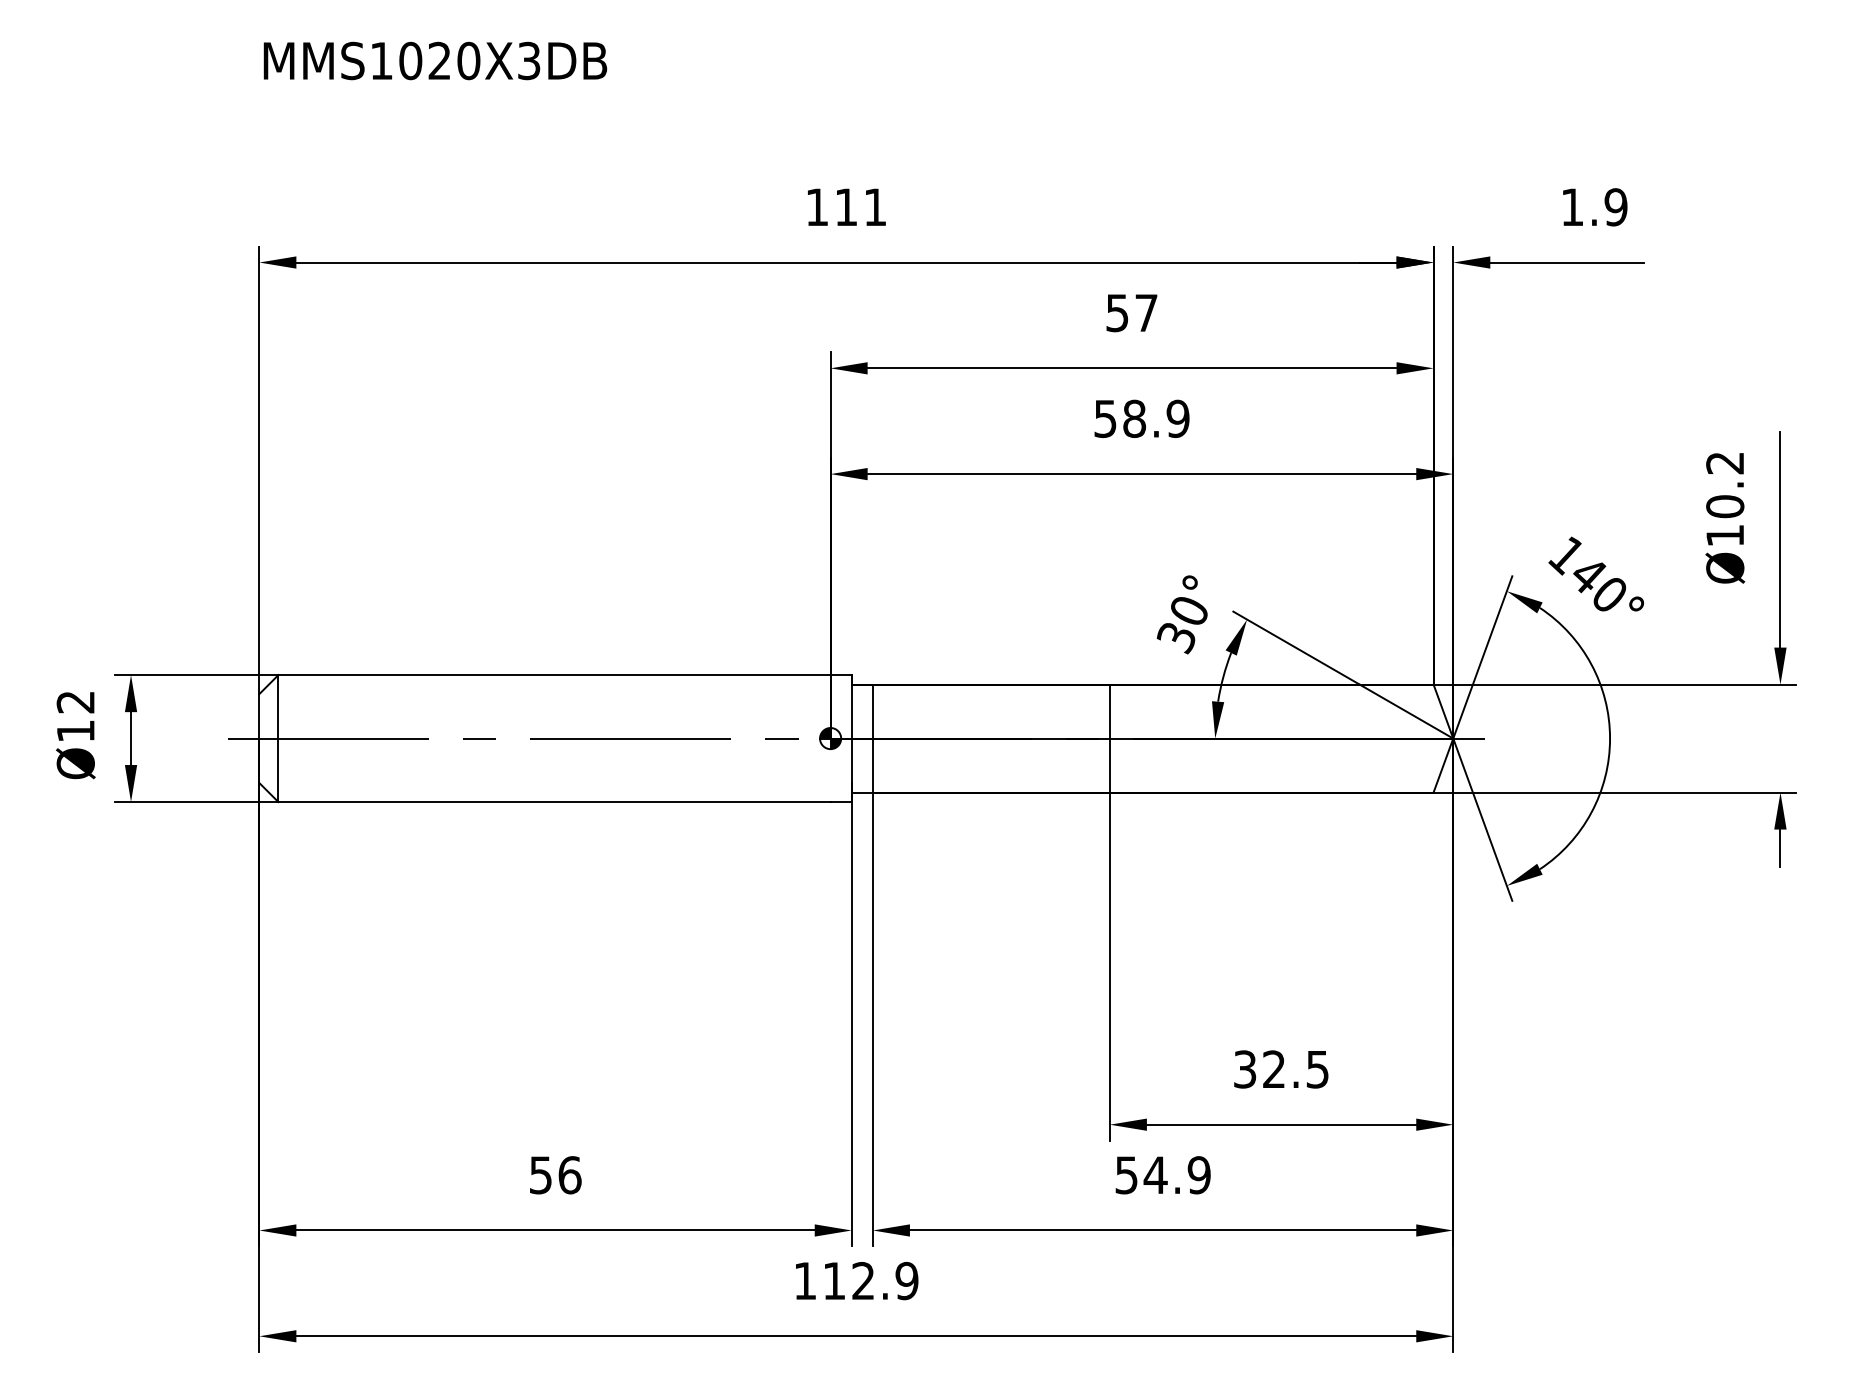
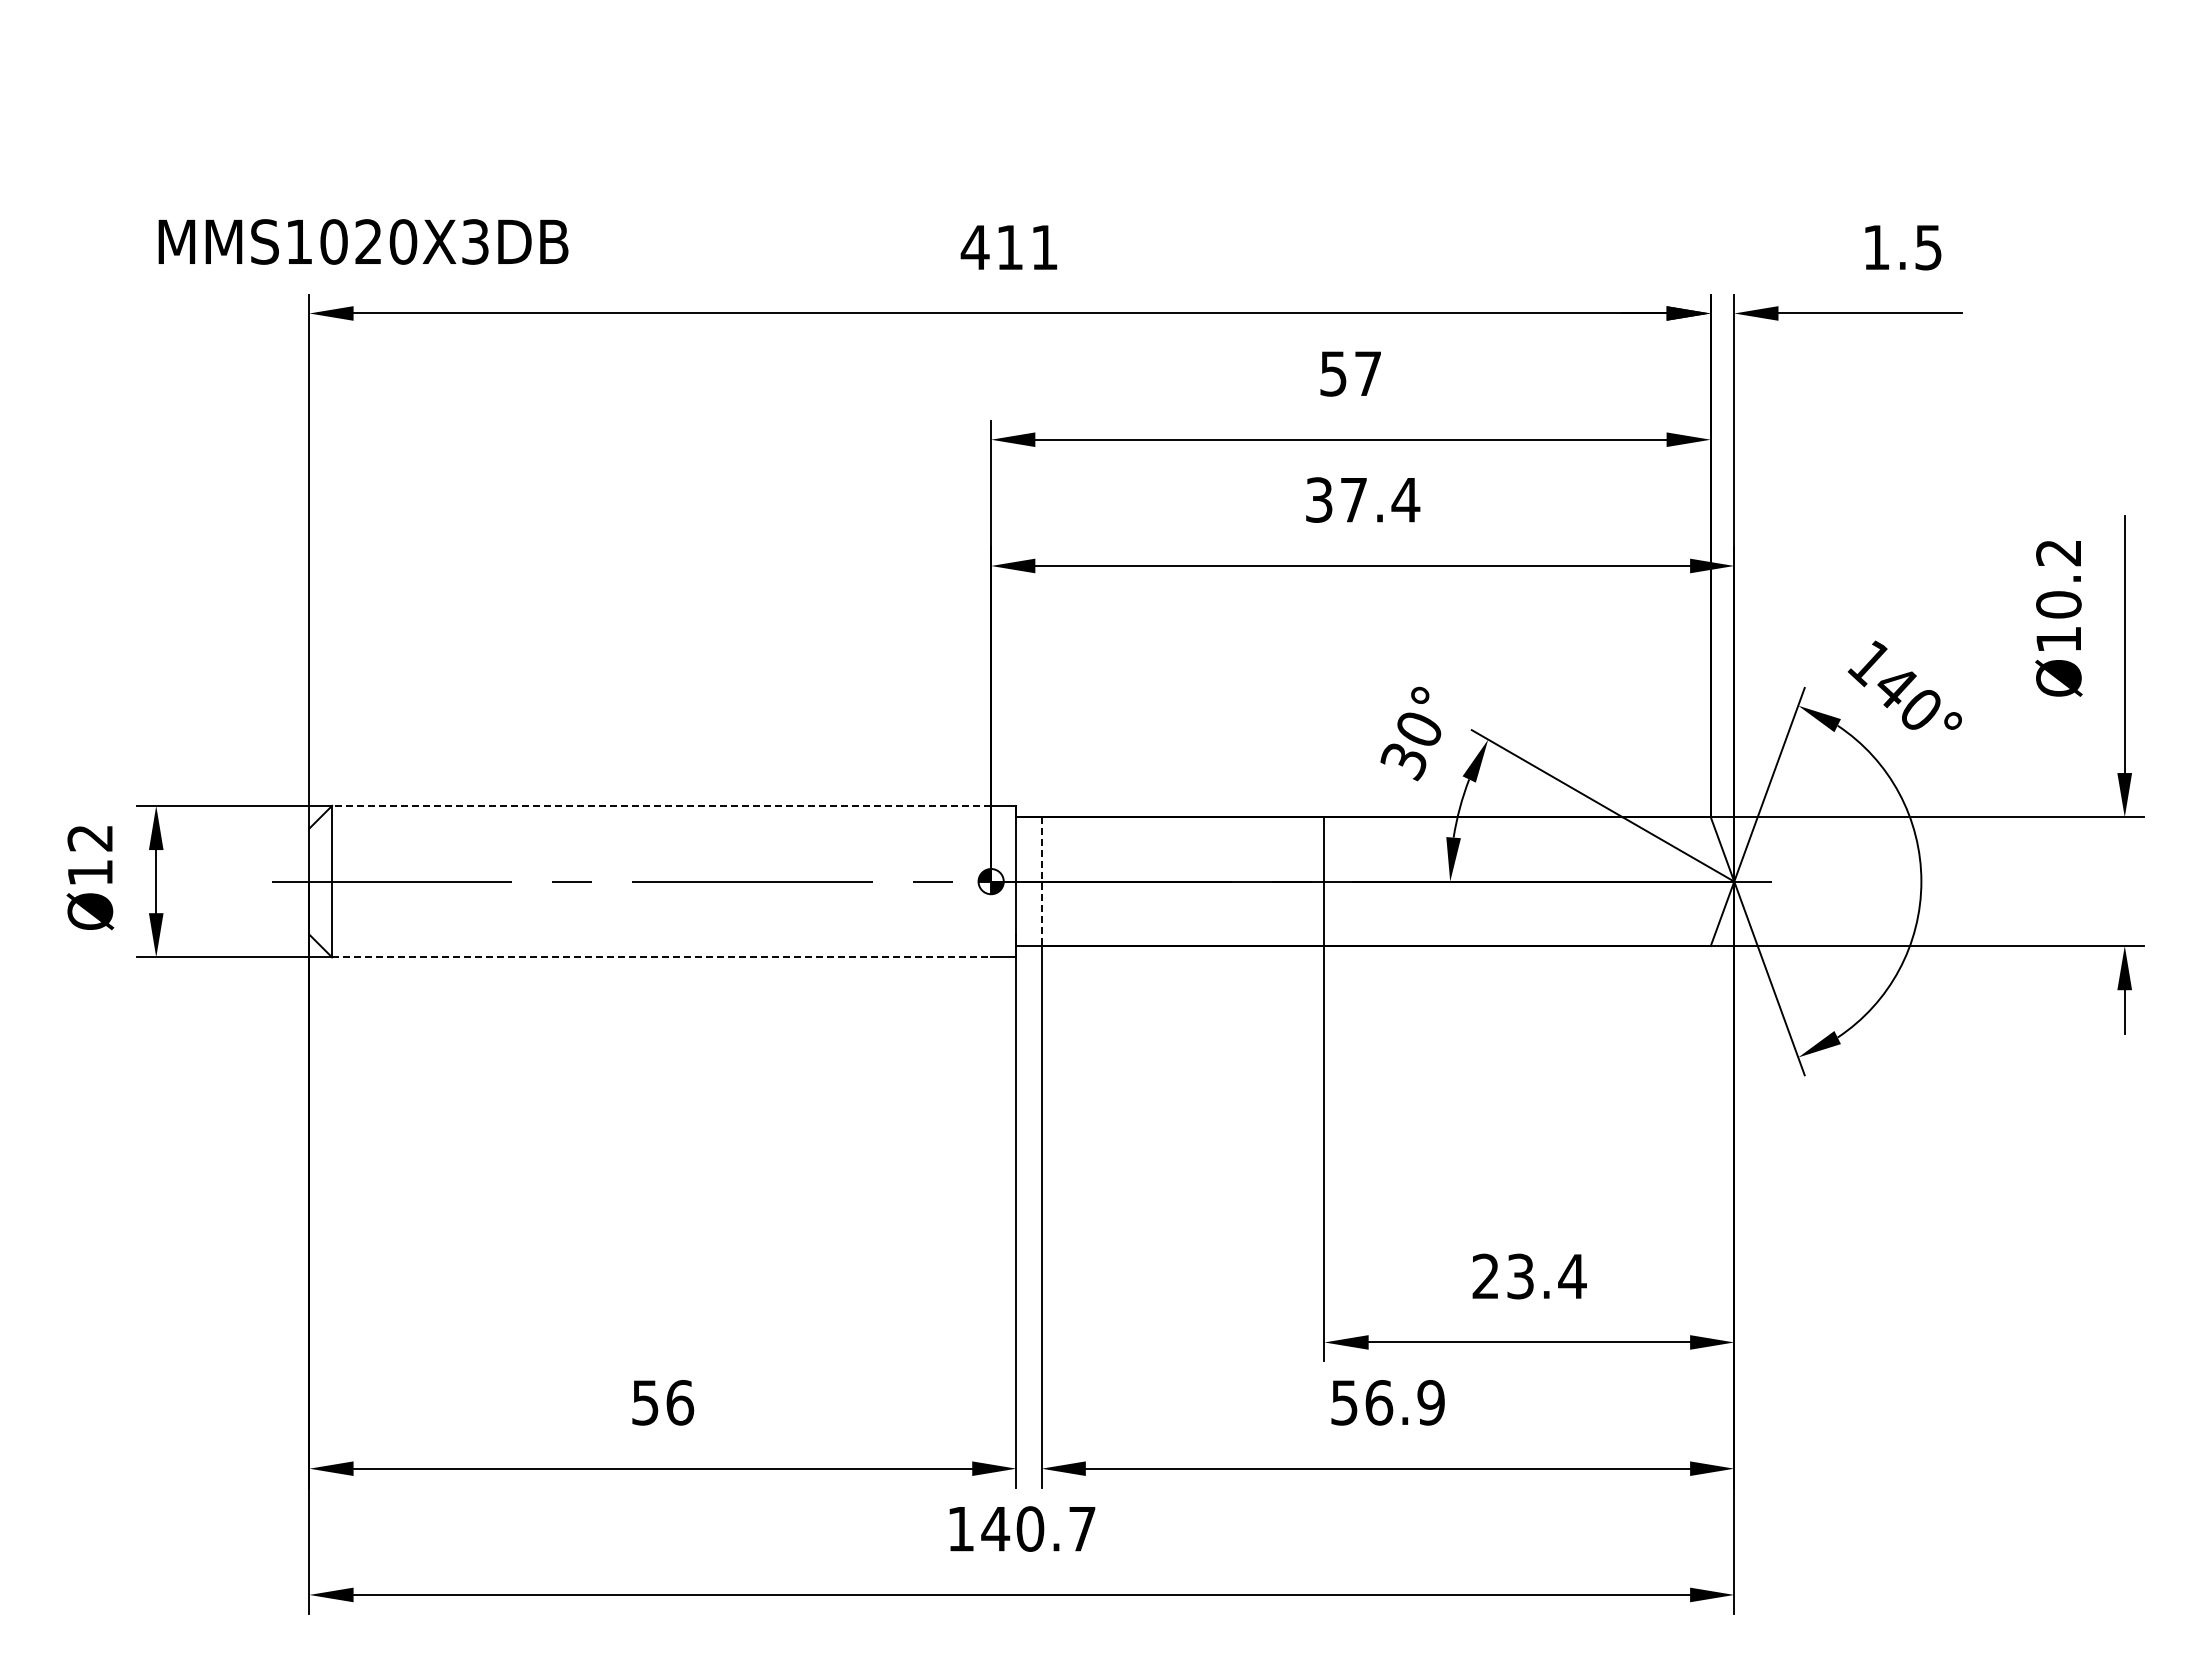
text: (435, 60) -> (363, 241), moved
text: (816, 207) -> (974, 247), 111 -> 411
text: (1616, 207) -> (1928, 247), 1.9 -> 1.5
text: (1142, 418) -> (1363, 499), 58.9 -> 37.4
line: (554, 674) -> (661, 805), solid -> dashed
line: (872, 739) -> (1041, 882), solid -> dashed
line: (554, 802) -> (661, 957), solid -> dashed
text: (1281, 1069) -> (1529, 1276), 32.5 -> 23.4
text: (1155, 1175) -> (1378, 1402), 54.9 -> 56.9
text: (870, 1280) -> (1038, 1528), 112.9 -> 140.7

